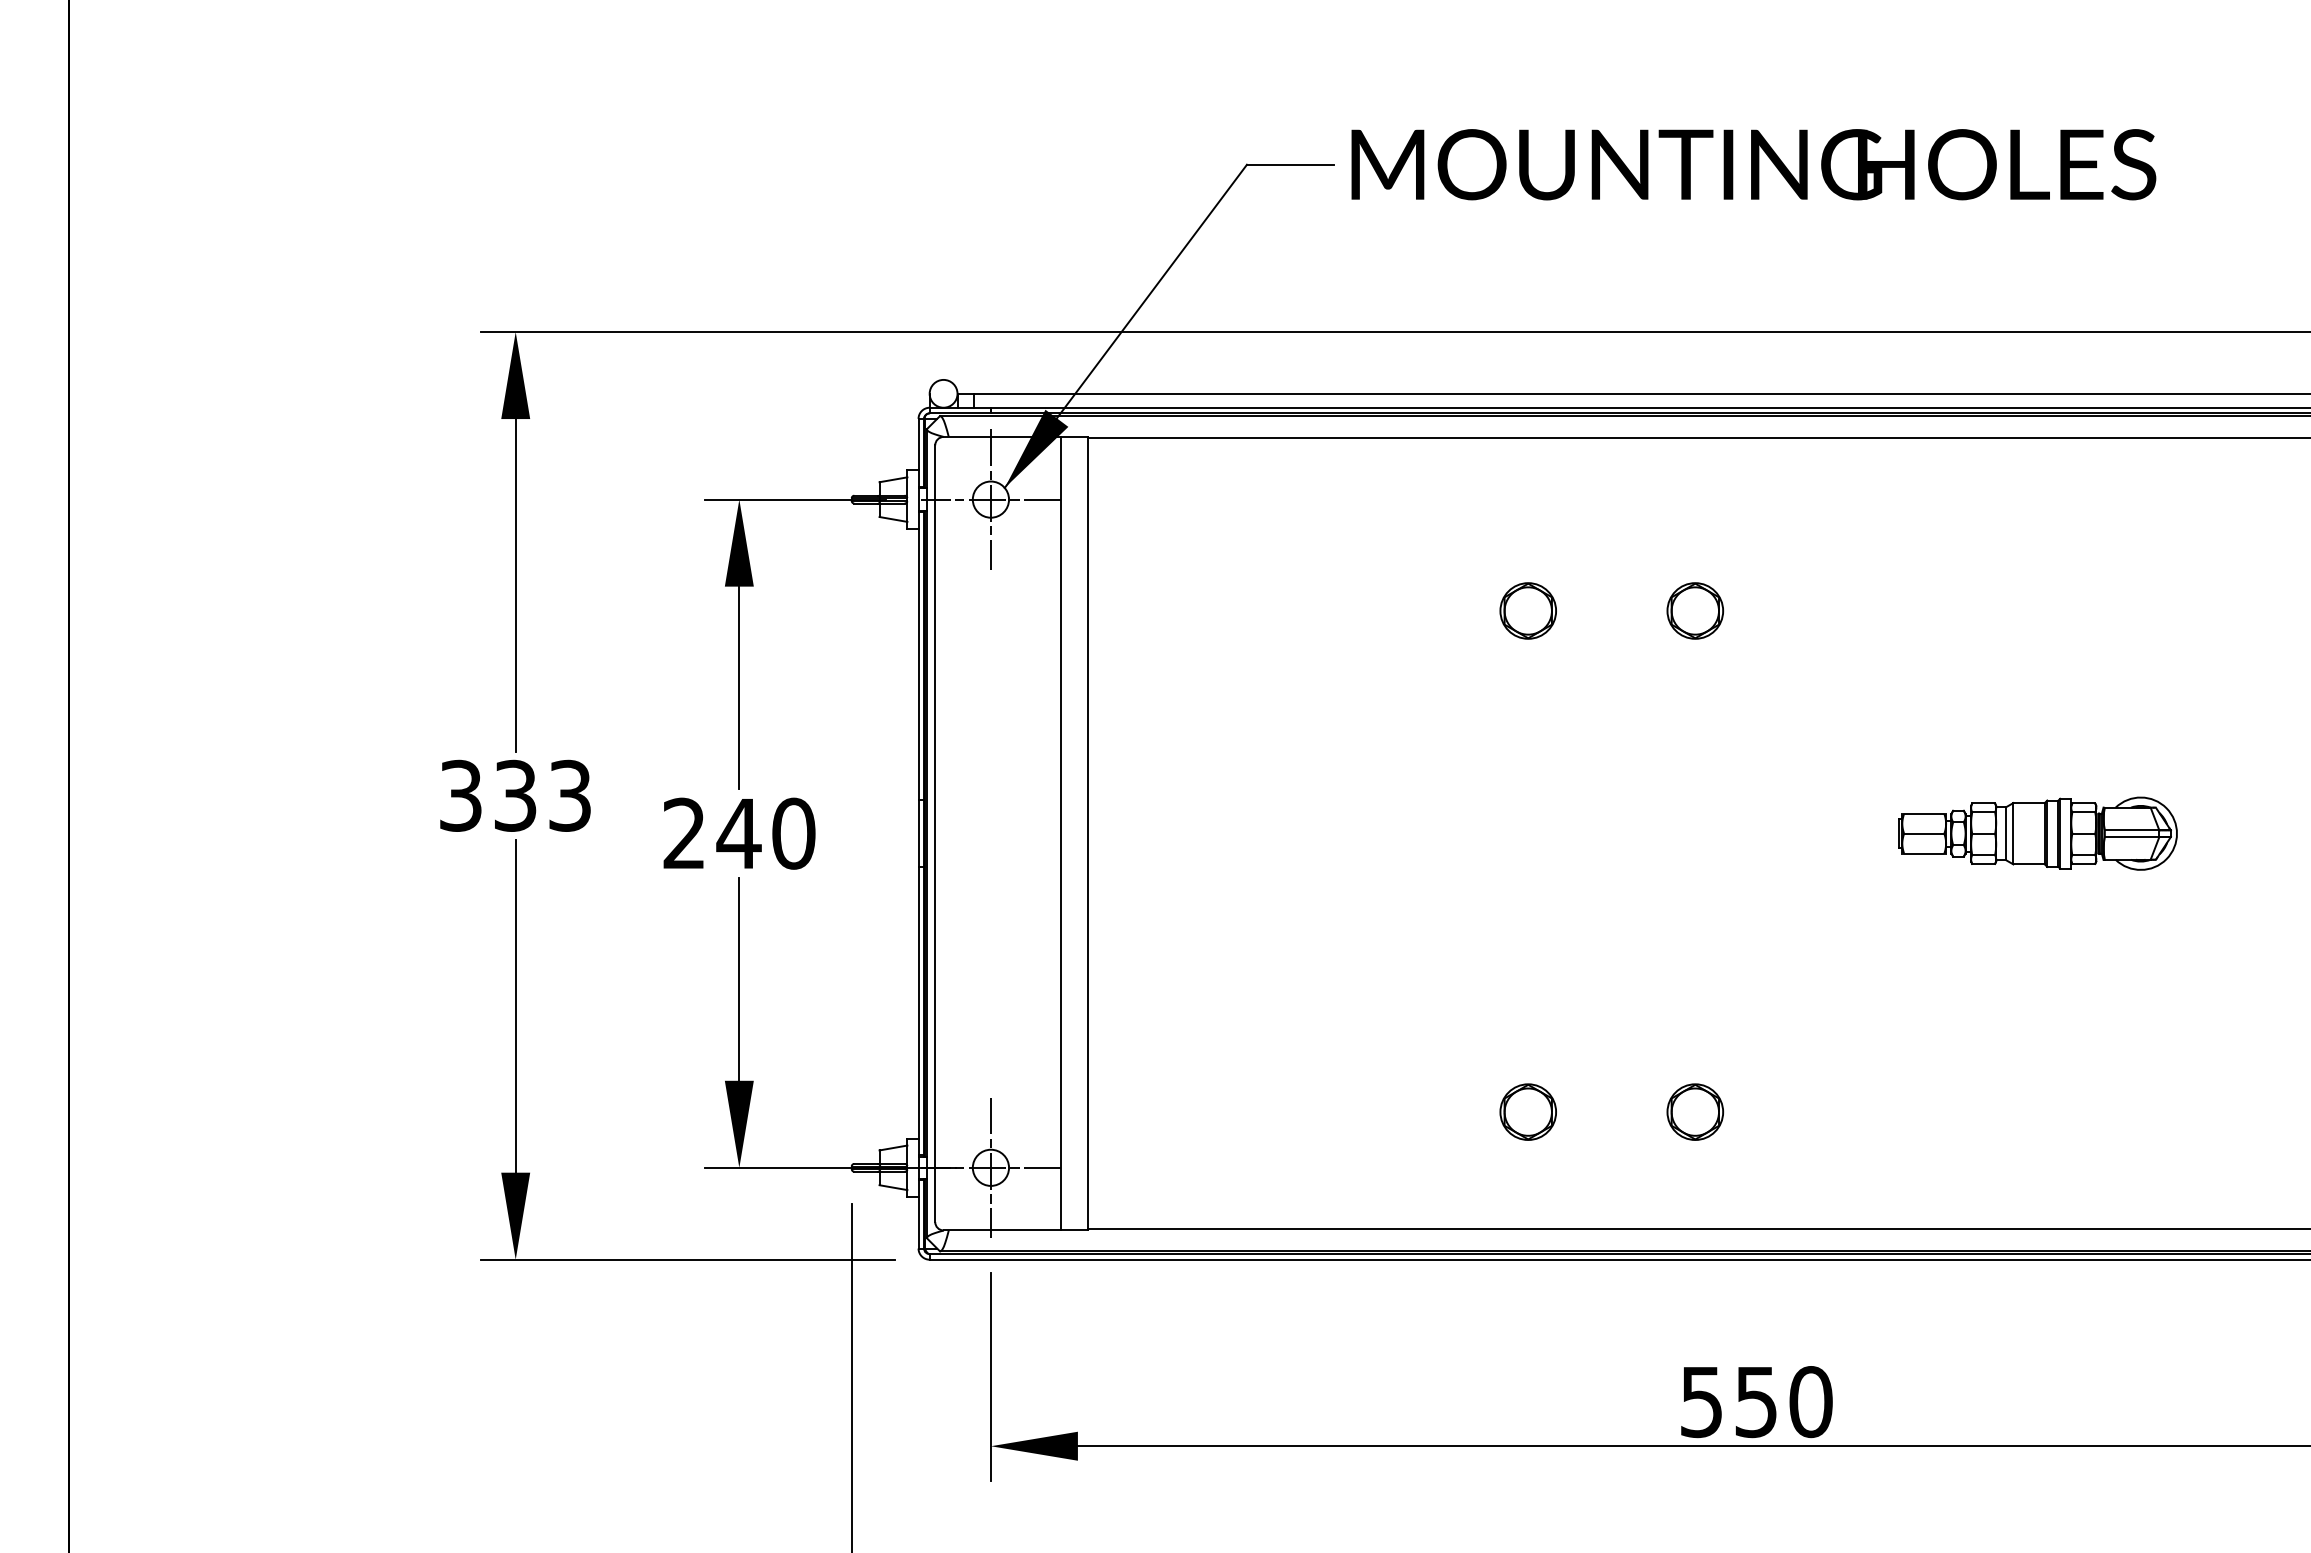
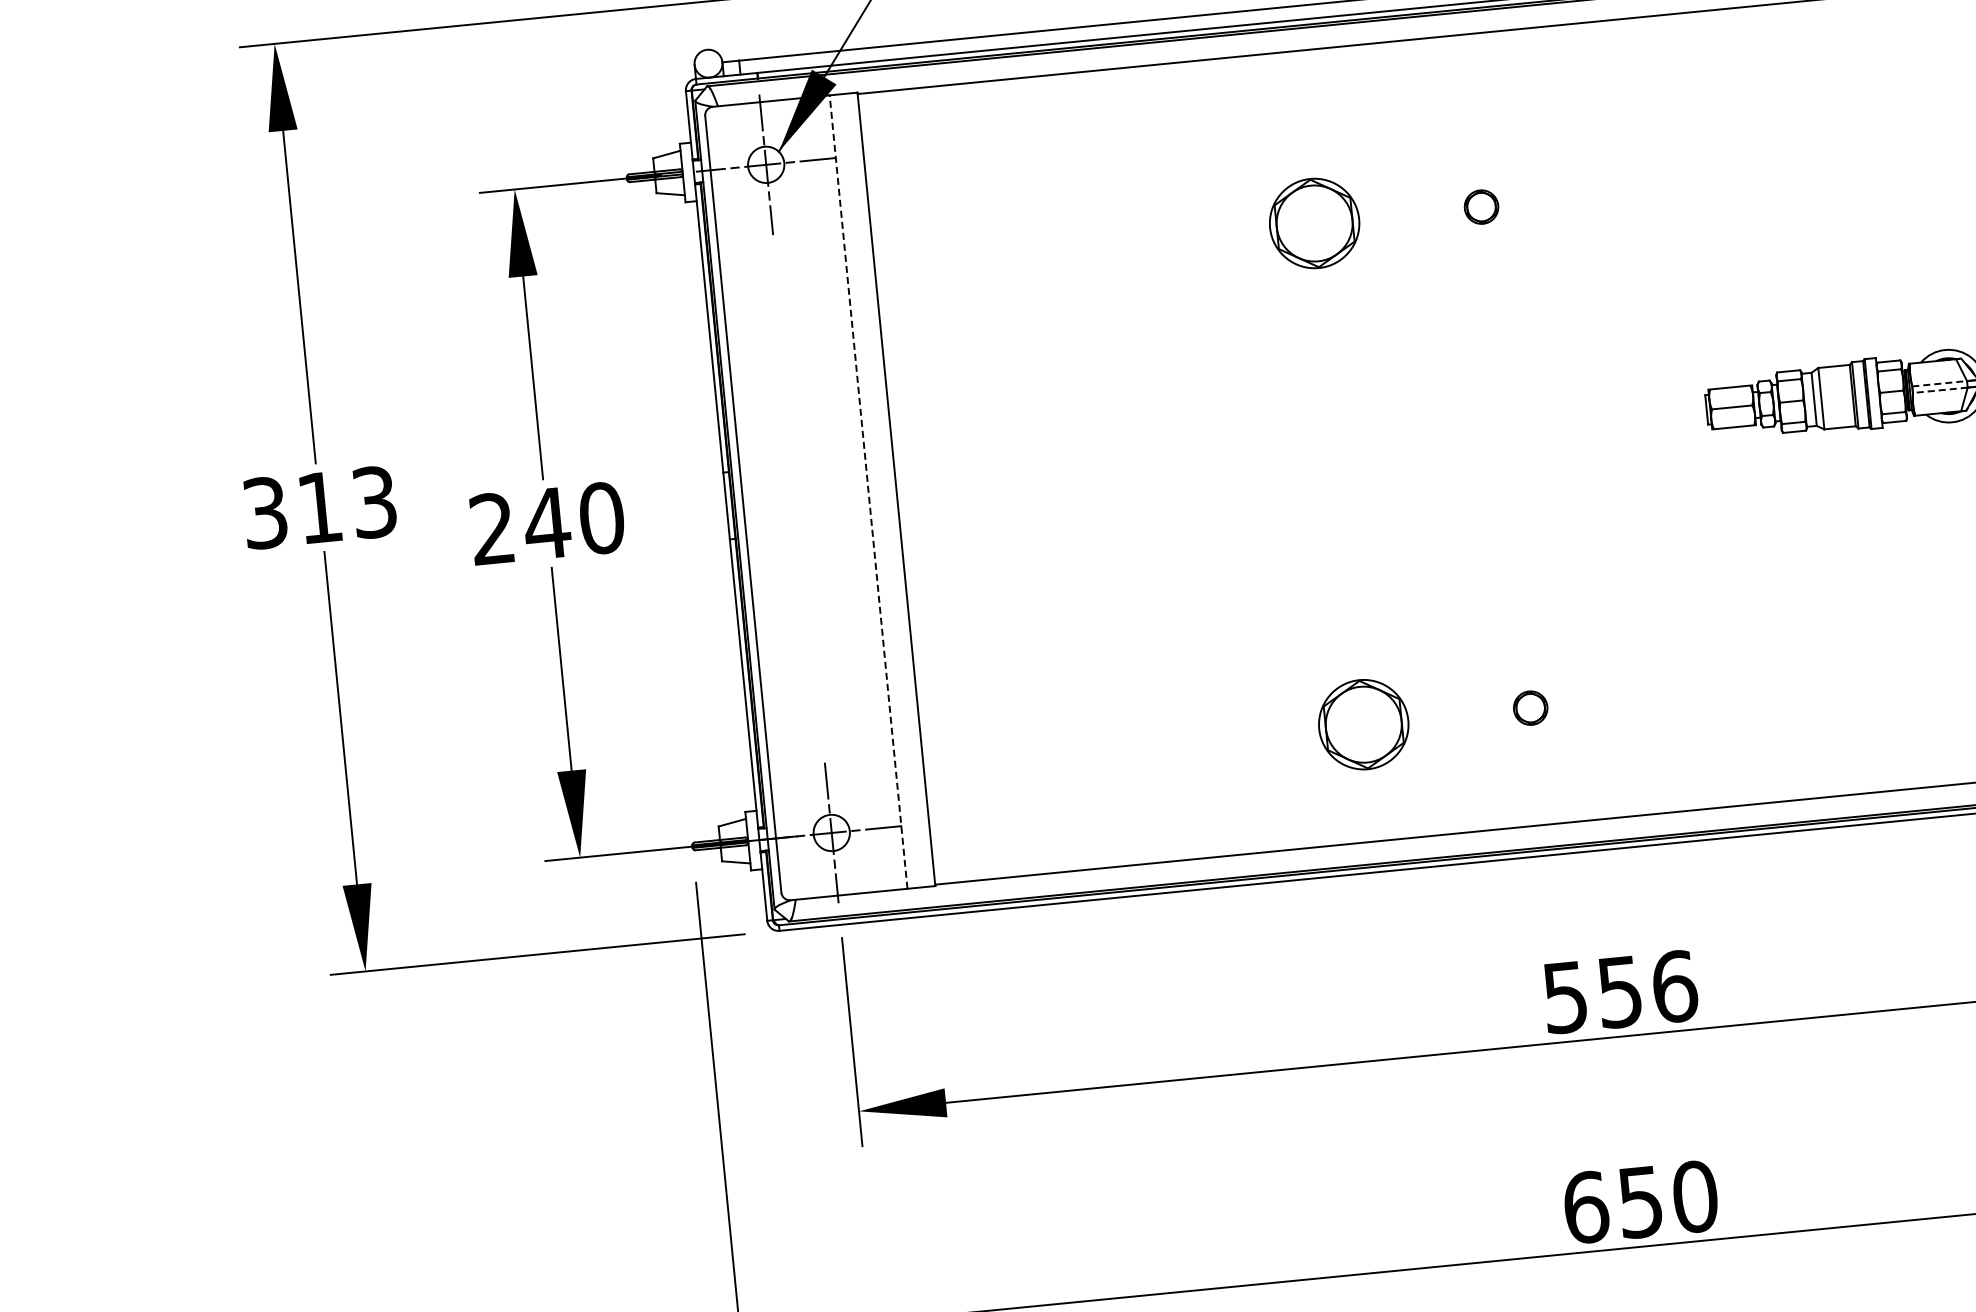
part: (1527, 610) -> (1313, 223), size x1.6
part: (1695, 610) -> (1481, 206), size x0.6
text: (515, 795) -> (319, 507), 333 -> 313
line: (2132, 830) -> (1940, 383), solid -> dashed
line: (1060, 833) -> (868, 491), solid -> dashed
line: (2131, 837) -> (1939, 390), solid -> dashed
part: (1527, 1111) -> (1362, 724), size x1.6
part: (1695, 1111) -> (1530, 707), size x0.6
text: (1811, 1401) -> (1675, 986), 550 -> 556

